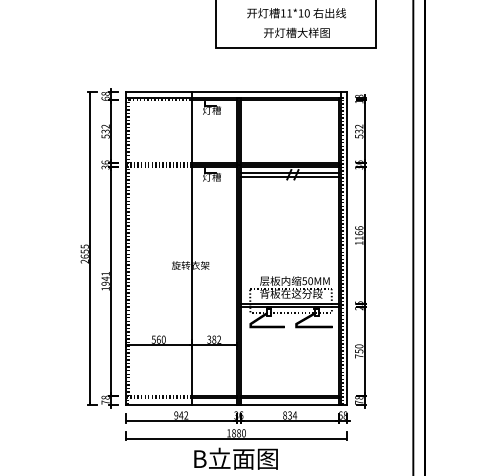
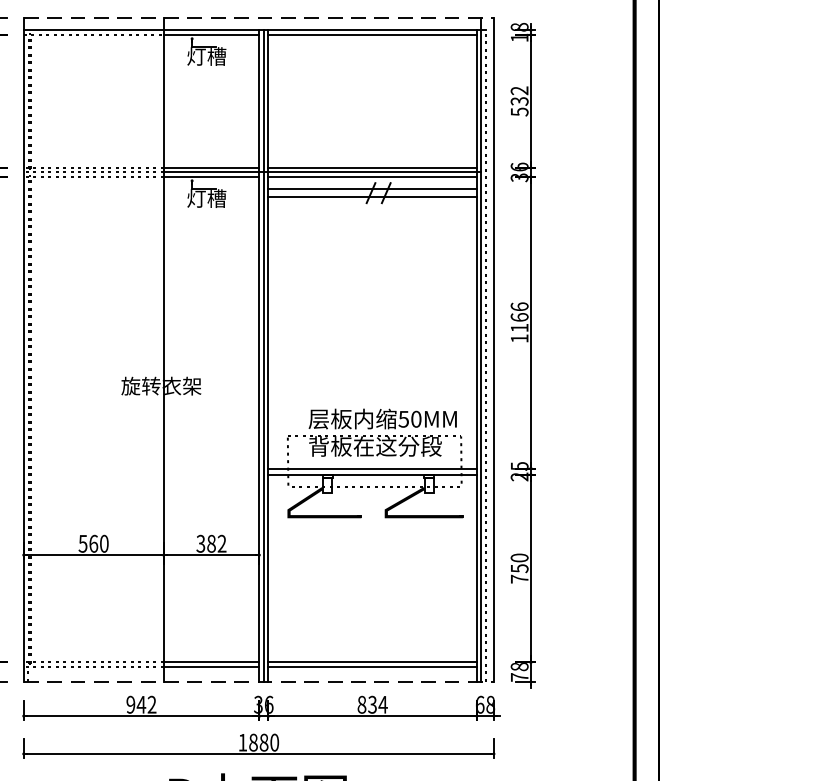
line: (236, 92) -> (258, 18), solid -> dashed
line: (236, 404) -> (258, 681), solid -> dashed

